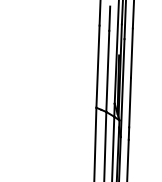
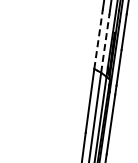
line: (97, 66) -> (98, 39), solid -> dashed
line: (108, 71) -> (105, 43), solid -> dashed

